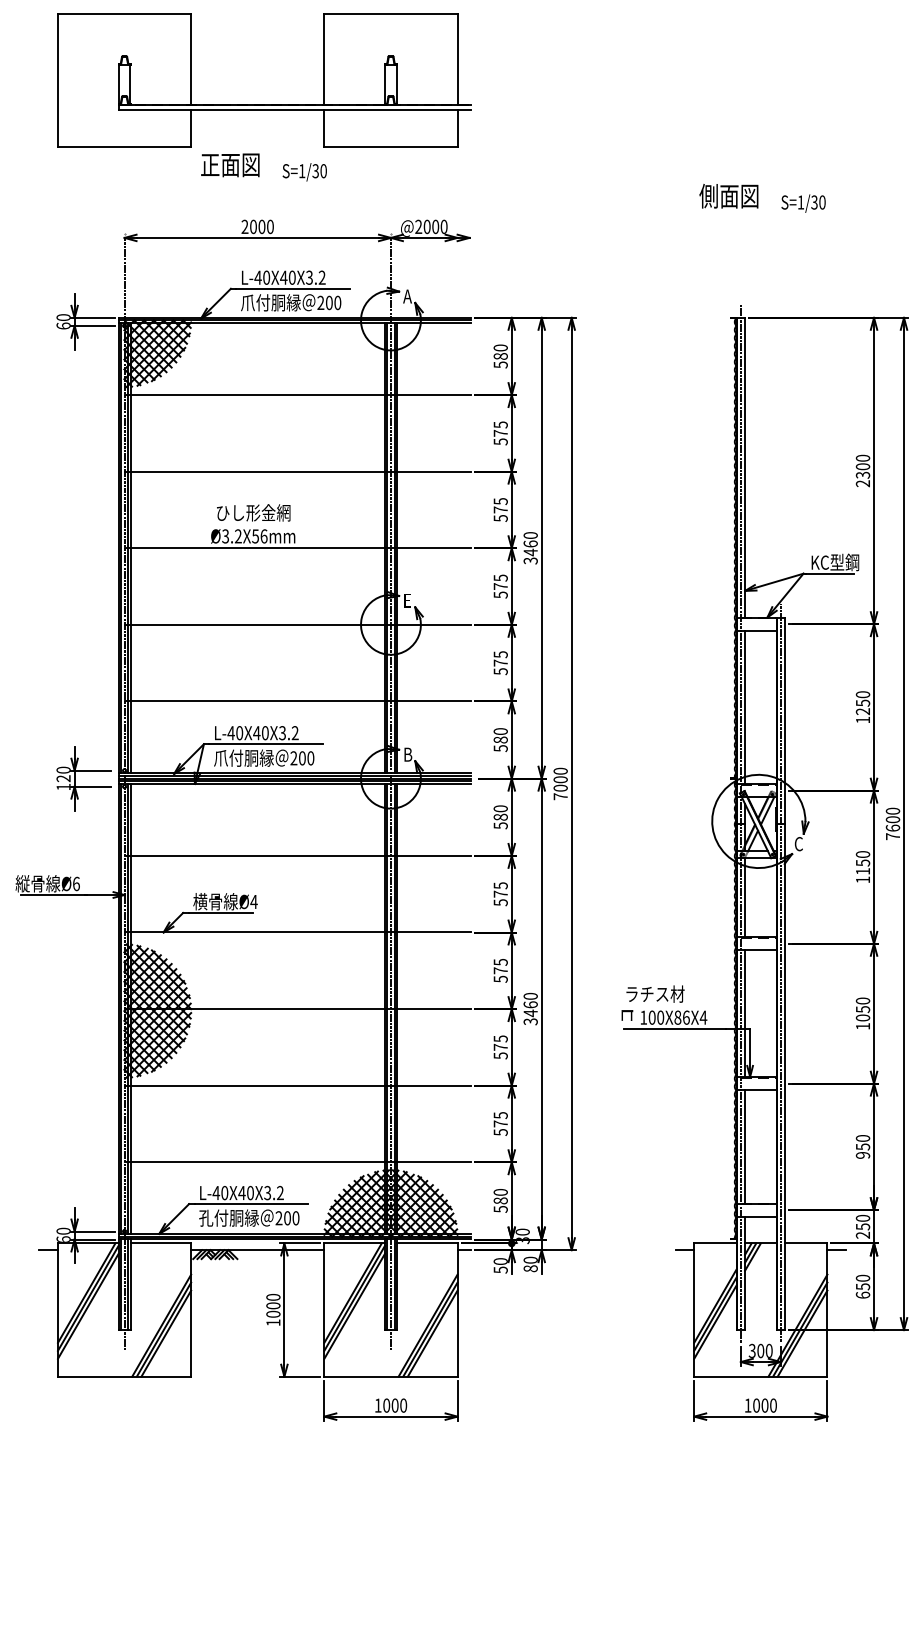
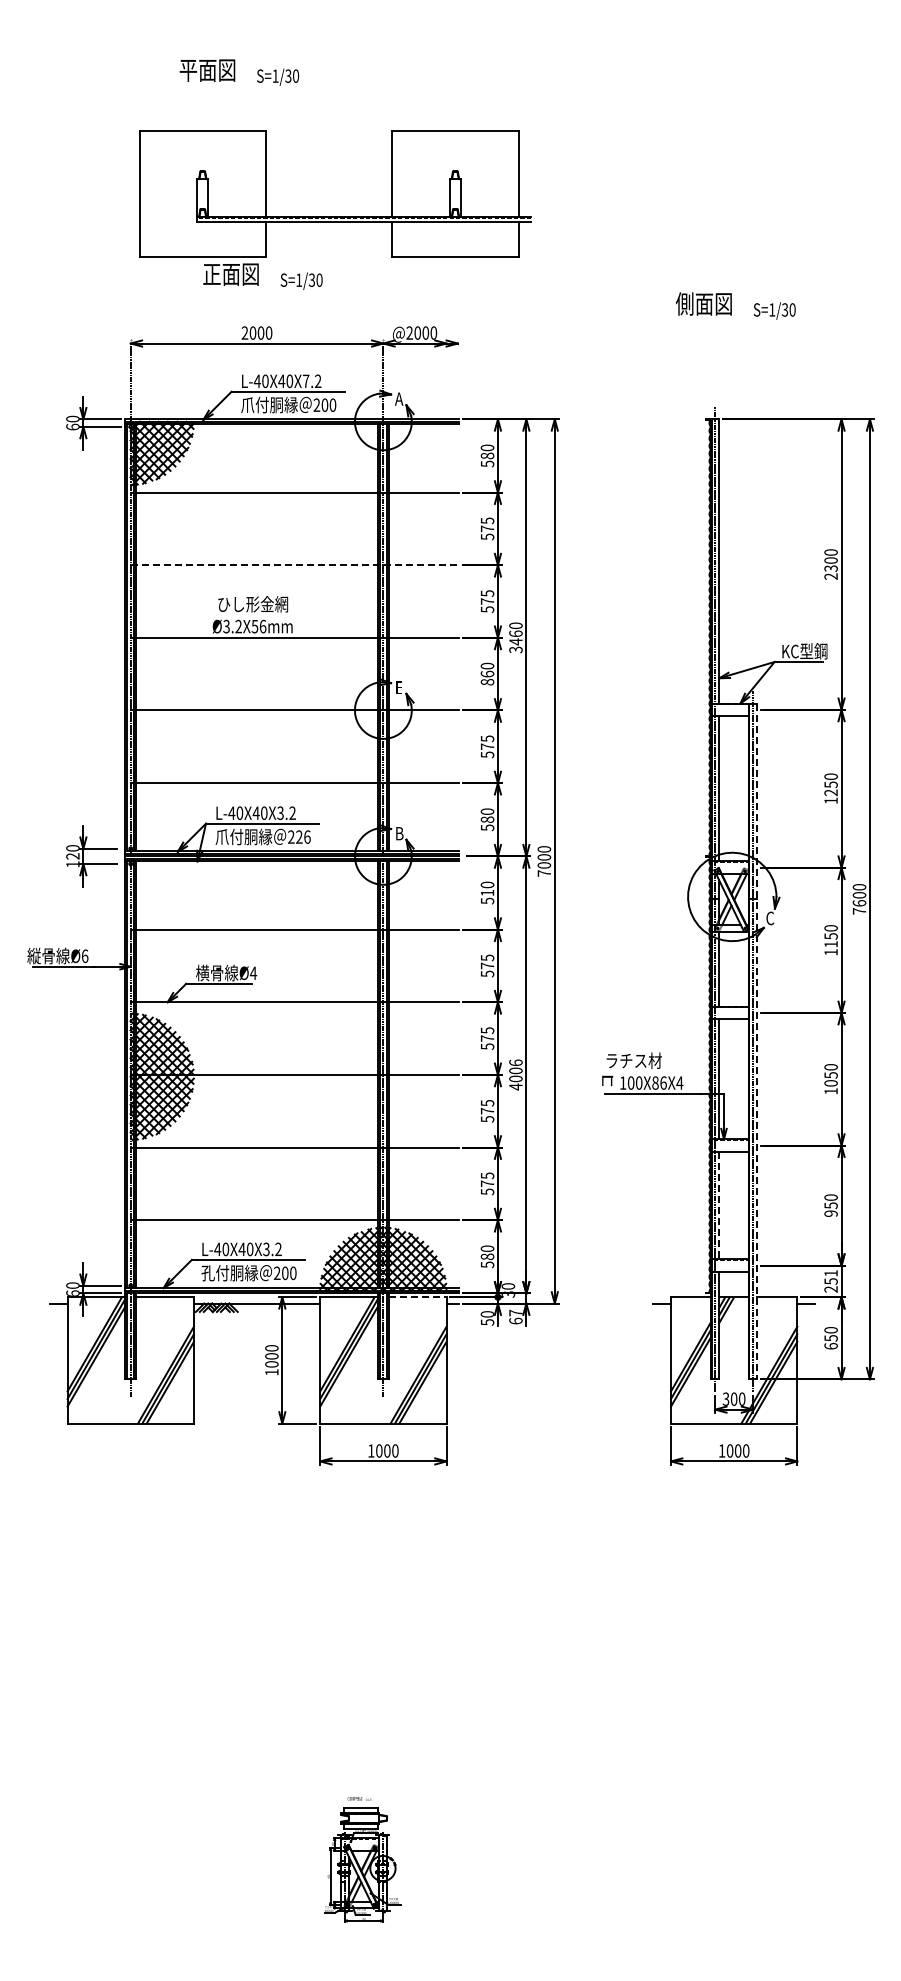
part: (264, 103) -> (335, 216), moved
text: (308, 277) -> (305, 381), L-40X40X3.2 -> L-40X40X7.2
line: (298, 471) -> (295, 565), solid -> dashed
text: (500, 585) -> (487, 673), 575 -> 860
text: (306, 757) -> (303, 836), 200 -> 226
text: (500, 816) -> (487, 892), 580 -> 510
line: (785, 973) -> (757, 1041), solid -> dashed
text: (530, 1008) -> (515, 1074), 3460 -> 4006
line: (745, 1146) -> (719, 1205), solid -> dashed
text: (862, 1218) -> (830, 1273), 250 -> 251
line: (426, 1243) -> (417, 1297), solid -> dashed
text: (530, 1263) -> (515, 1316), 80 -> 67

